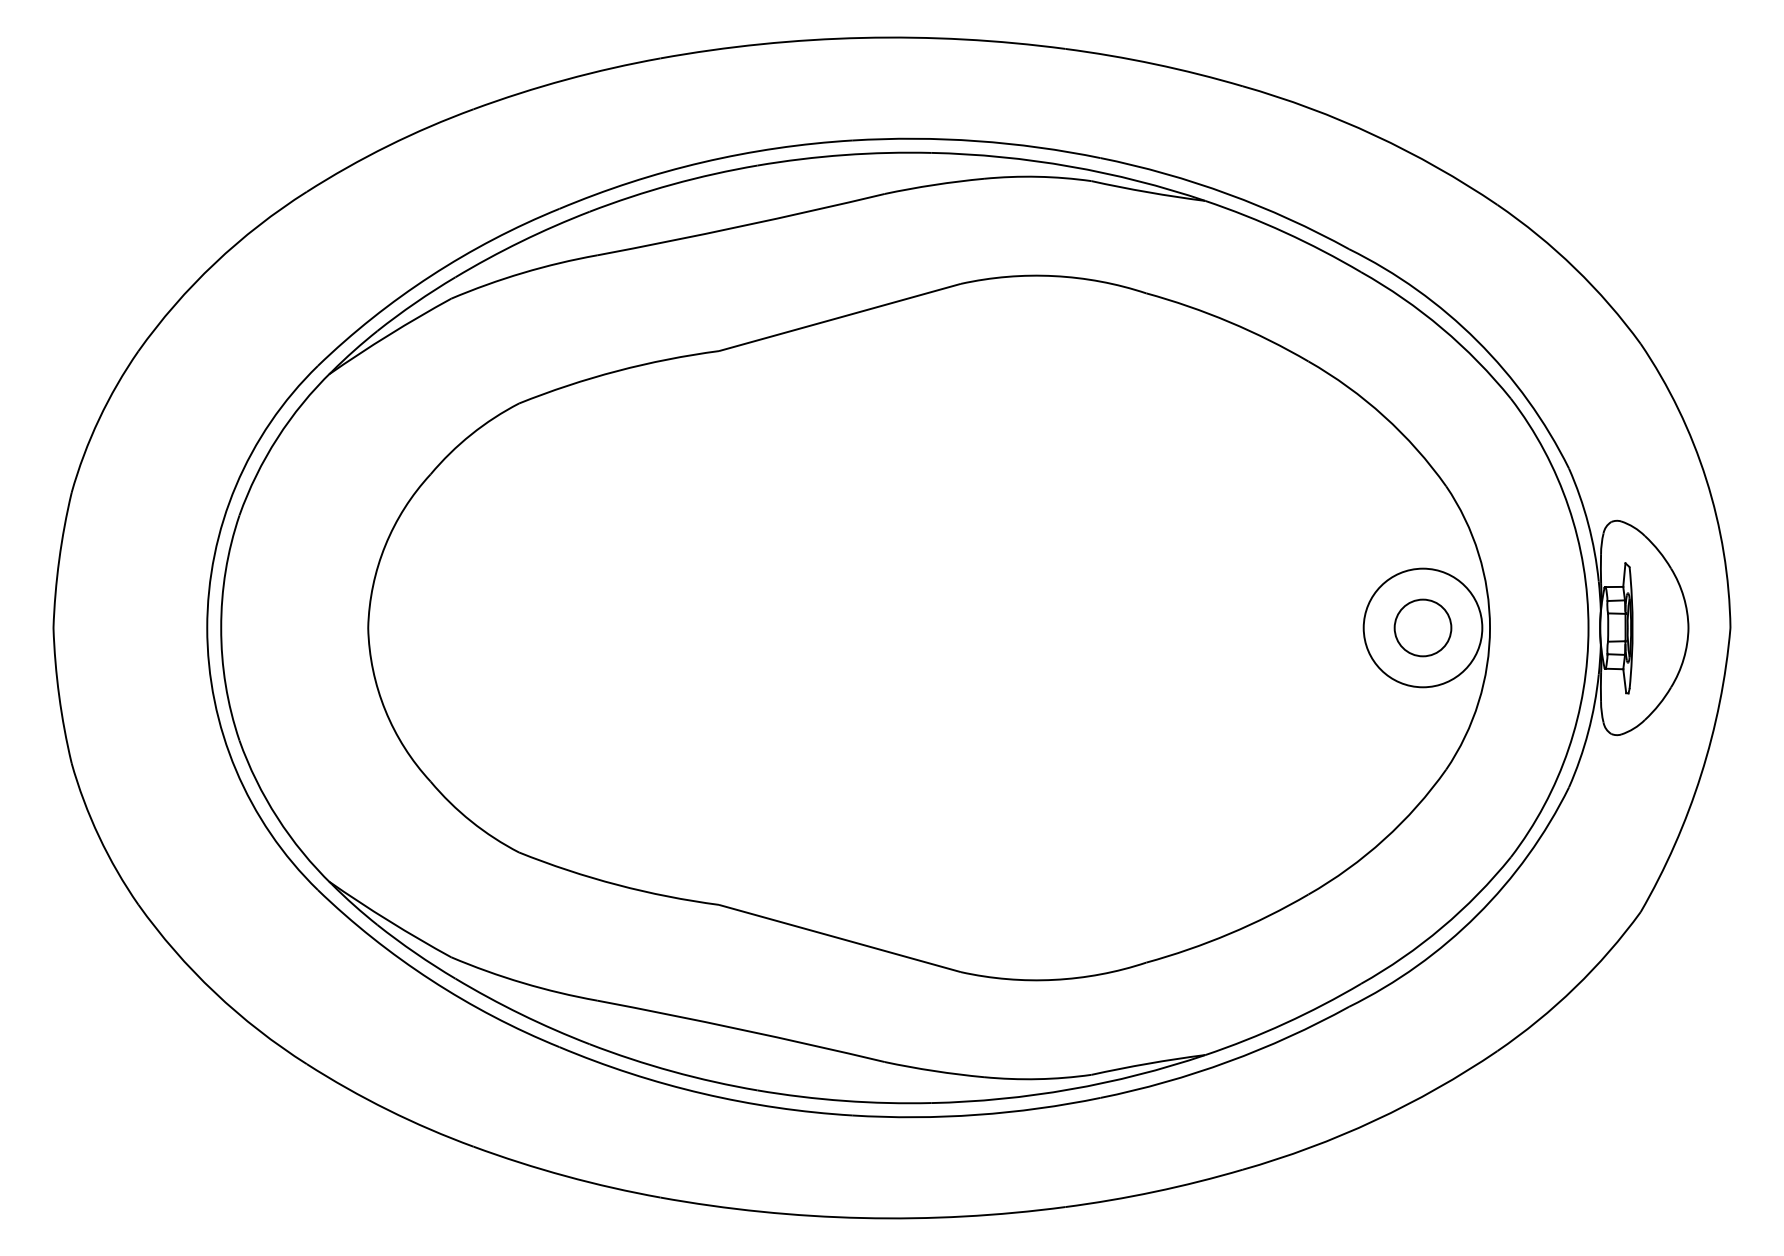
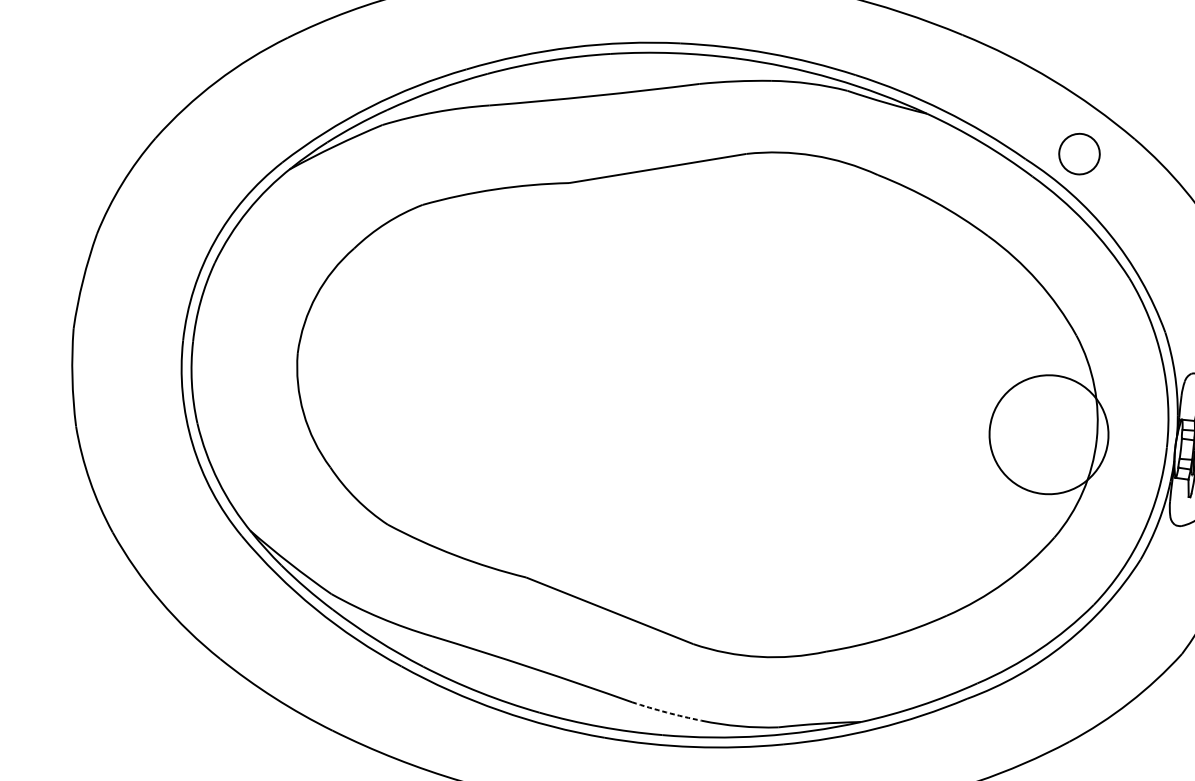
circle: (1422, 627) -> (1048, 434), size x1.4
circle: (1422, 627) -> (1079, 153), moved
arc: (934, 1071) -> (666, 712), solid -> dashed

